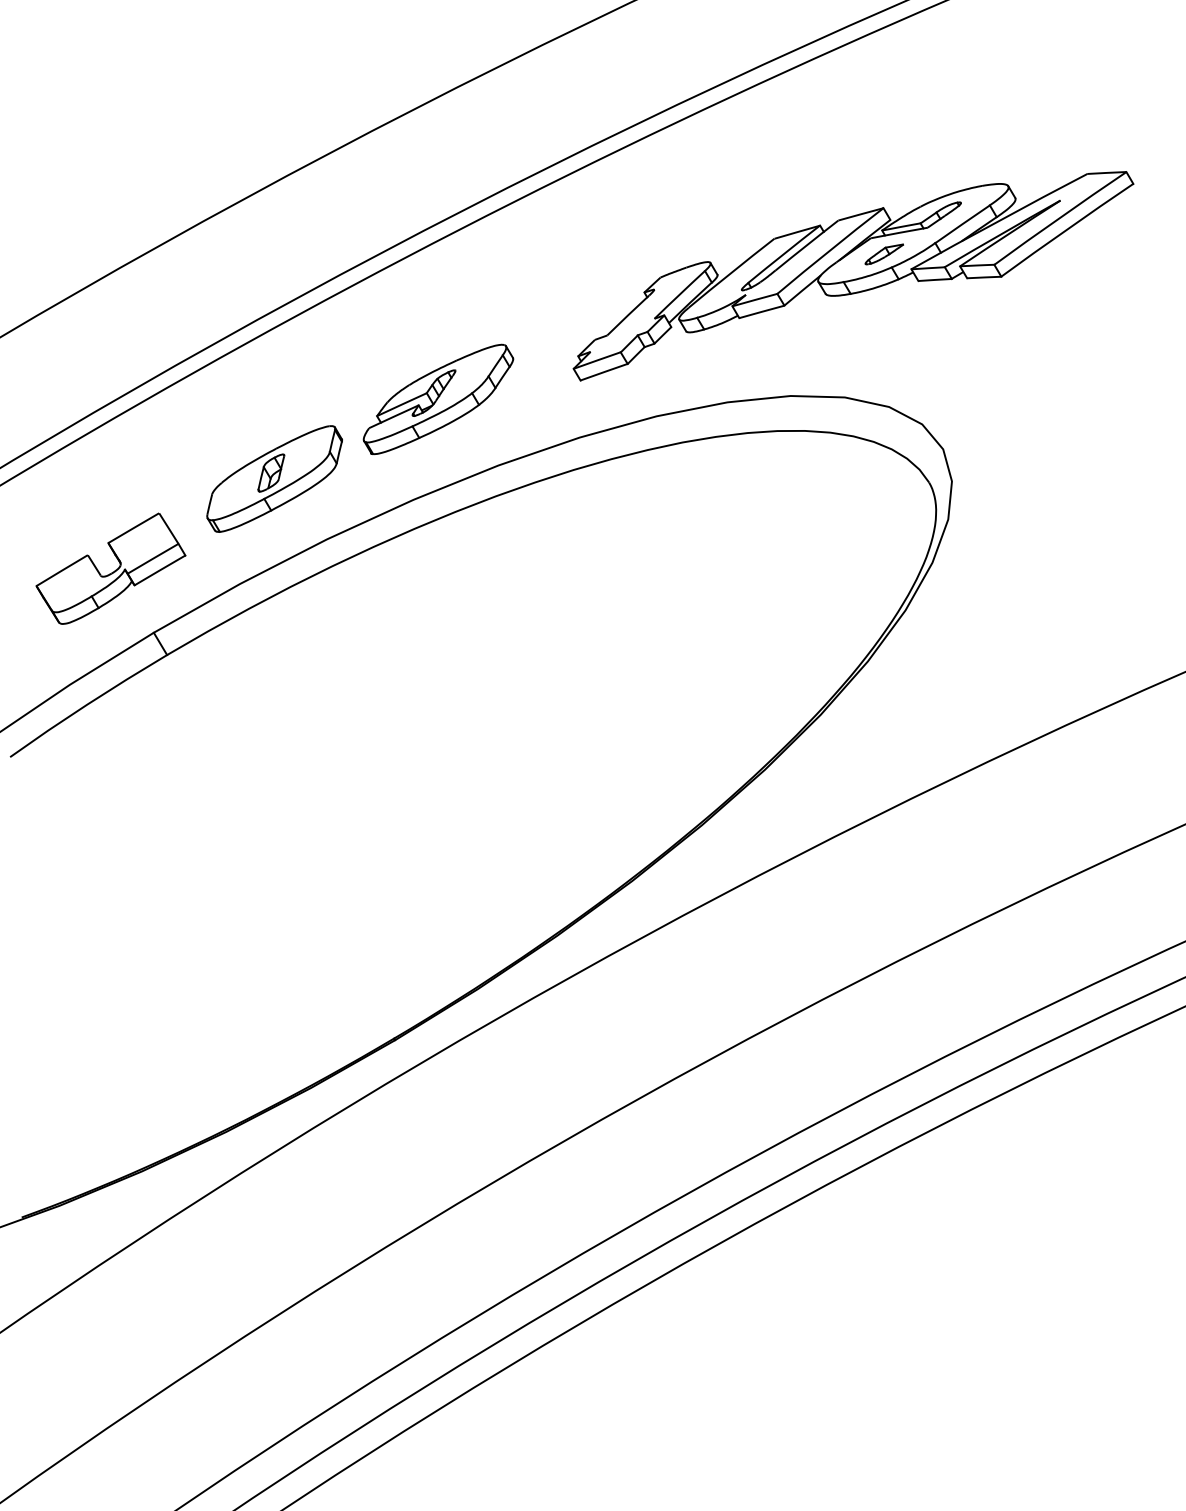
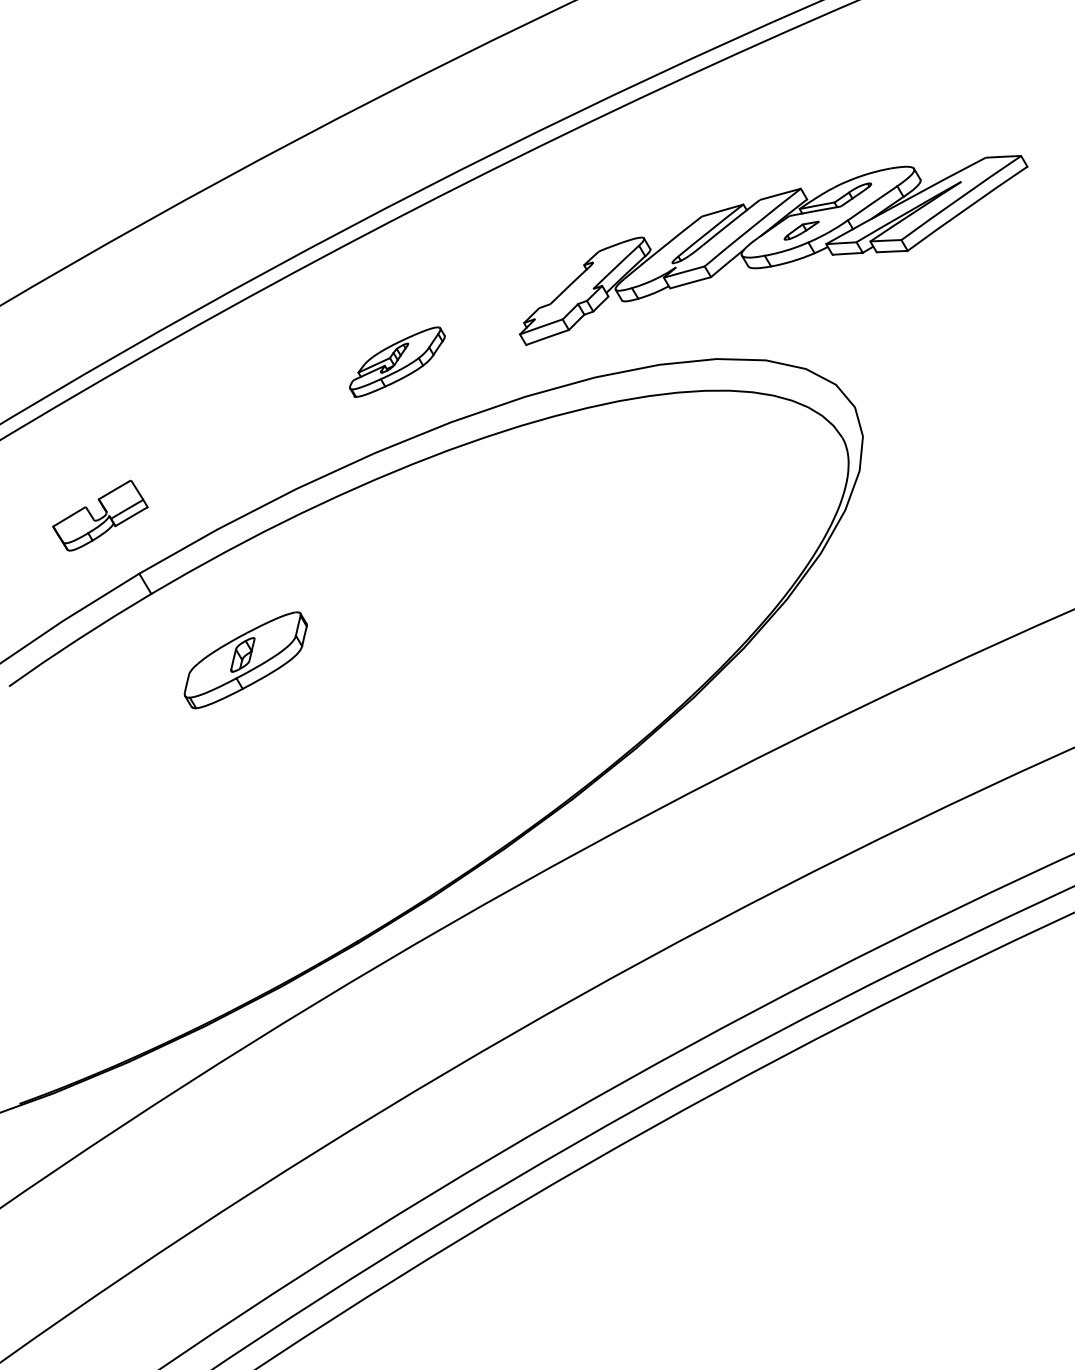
part: (438, 398) -> (397, 361), size x0.7
part: (274, 479) -> (245, 660), moved
part: (111, 568) -> (100, 515), size x0.7

